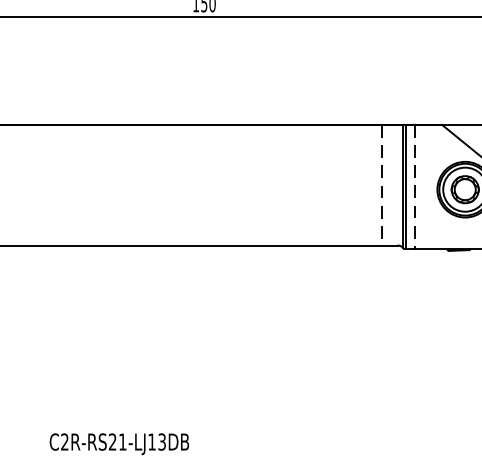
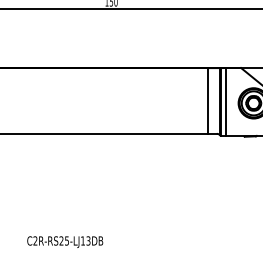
line: (382, 184) -> (208, 100), dashed -> solid
line: (415, 186) -> (226, 101), dashed -> solid
text: (121, 441) -> (66, 240), C2R-RS21-LJ13DB -> C2R-RS25-LJ13DB

